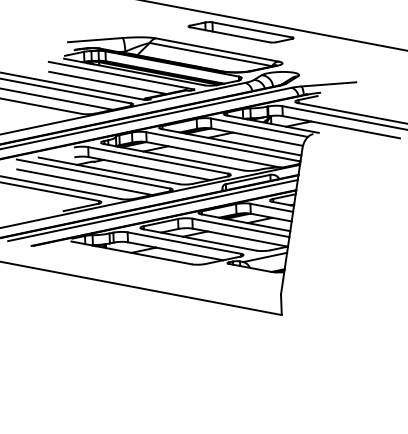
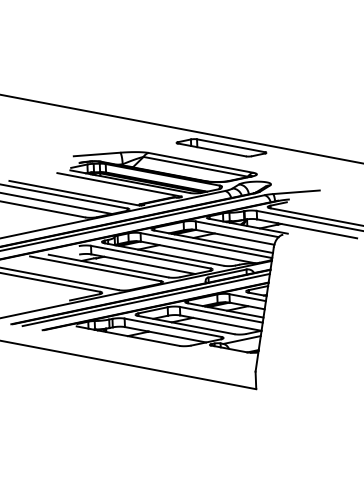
line: (107, 82) -> (107, 190), removed
line: (84, 181) -> (87, 275), removed

